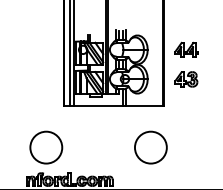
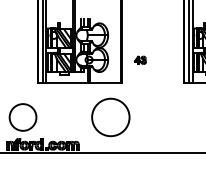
part: (186, 49) -> (140, 35), removed
part: (186, 79) -> (140, 60), size x0.6
circle: (150, 147) -> (110, 117), size x1.4

